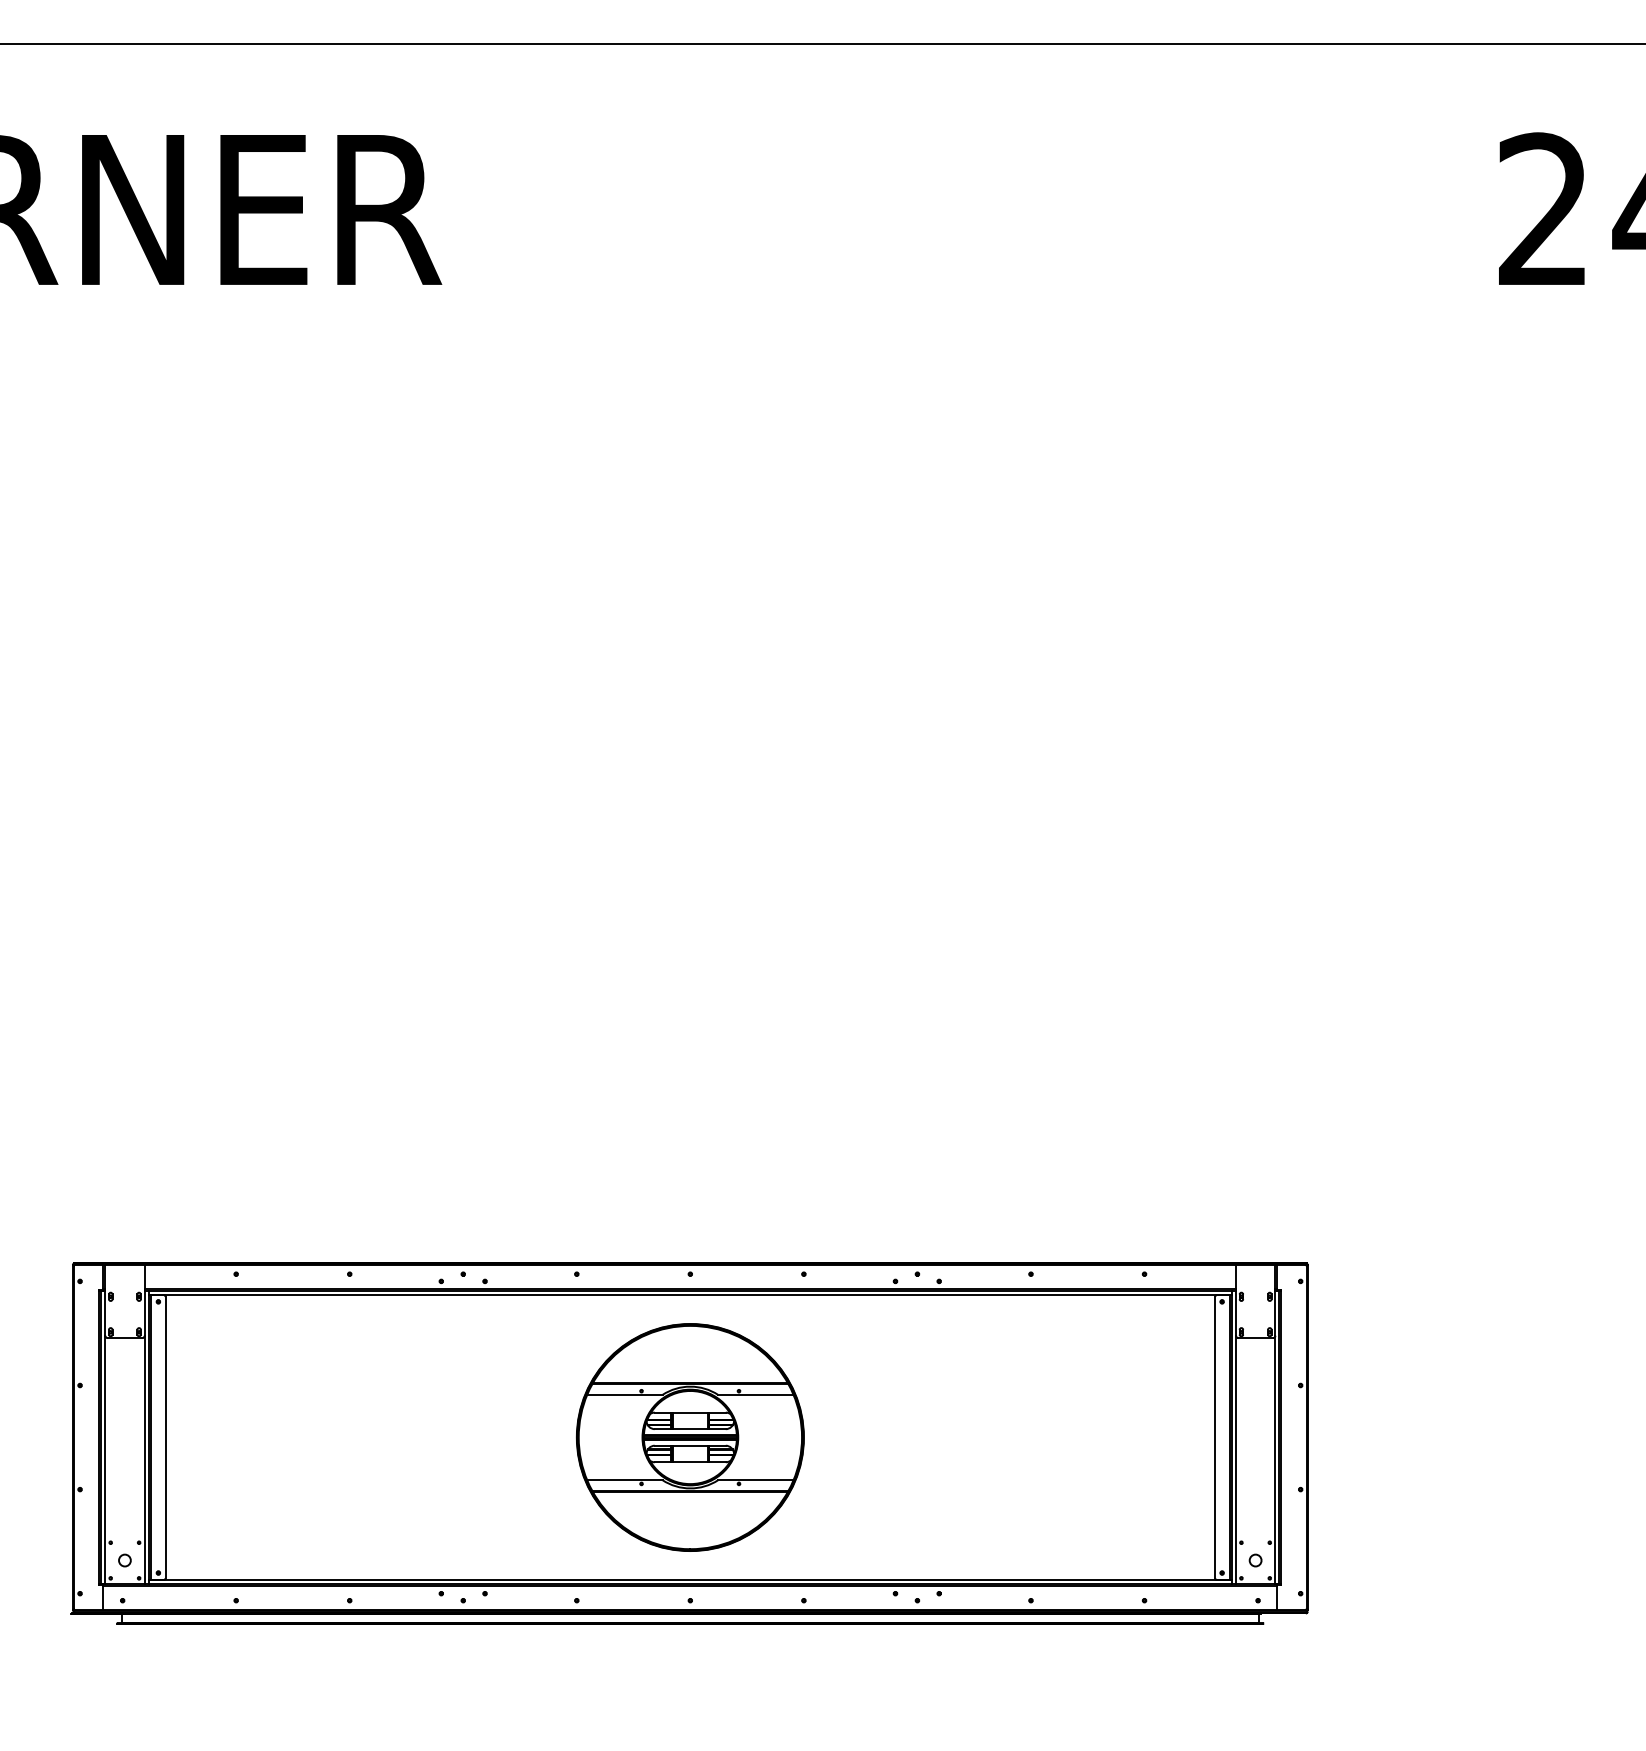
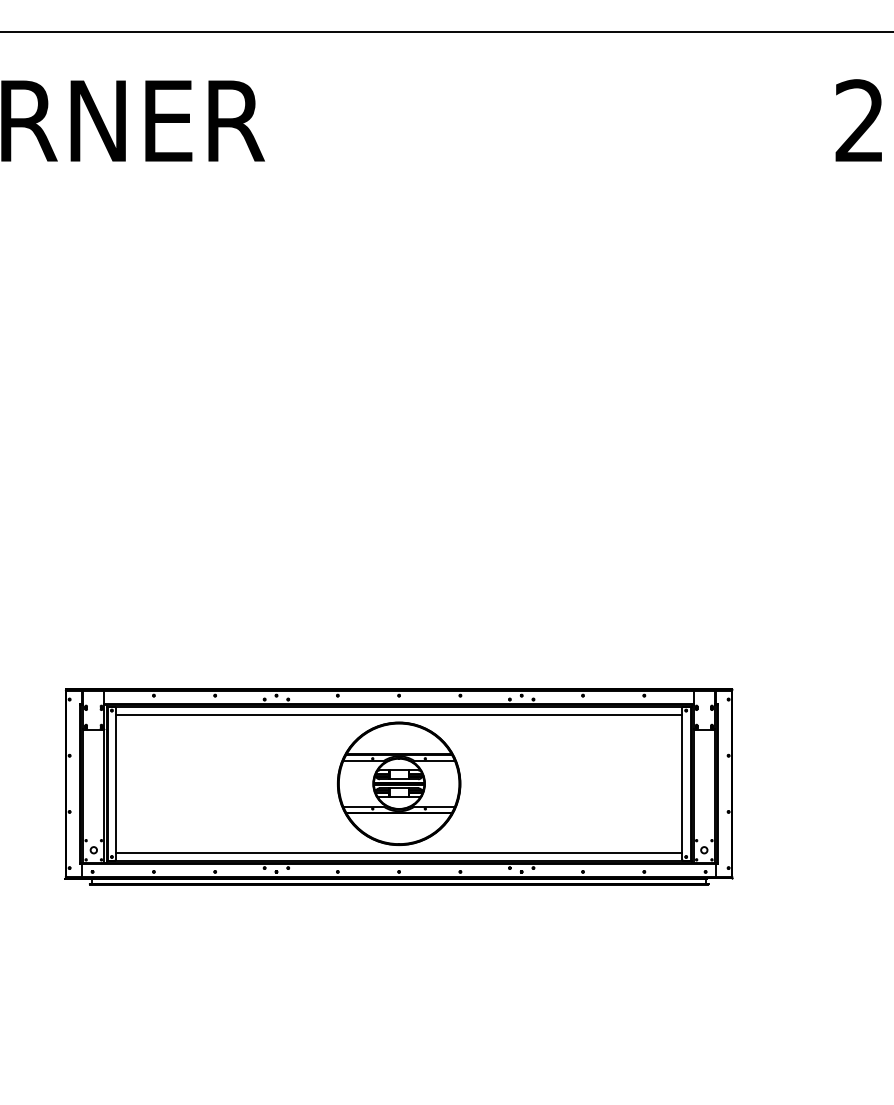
line: (689, 1309) -> (398, 714), added
line: (689, 1564) -> (398, 852), added

